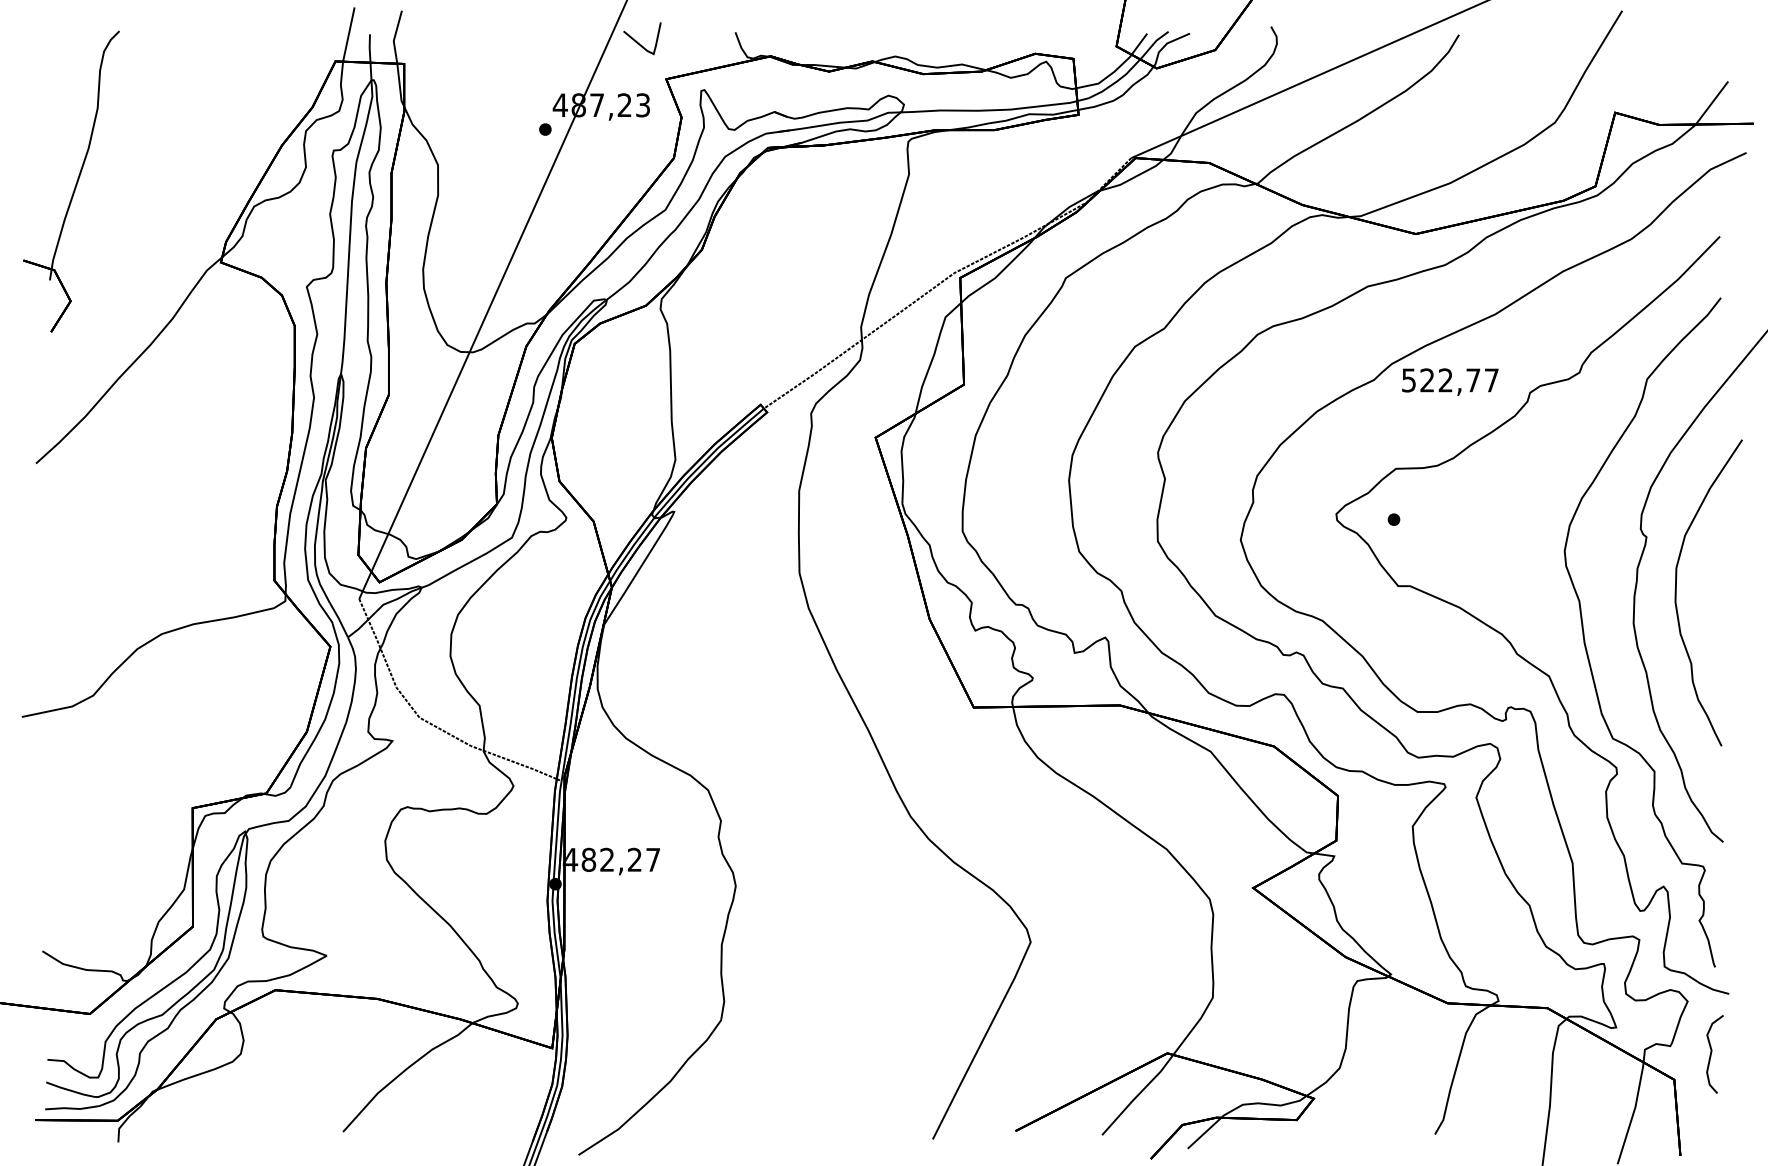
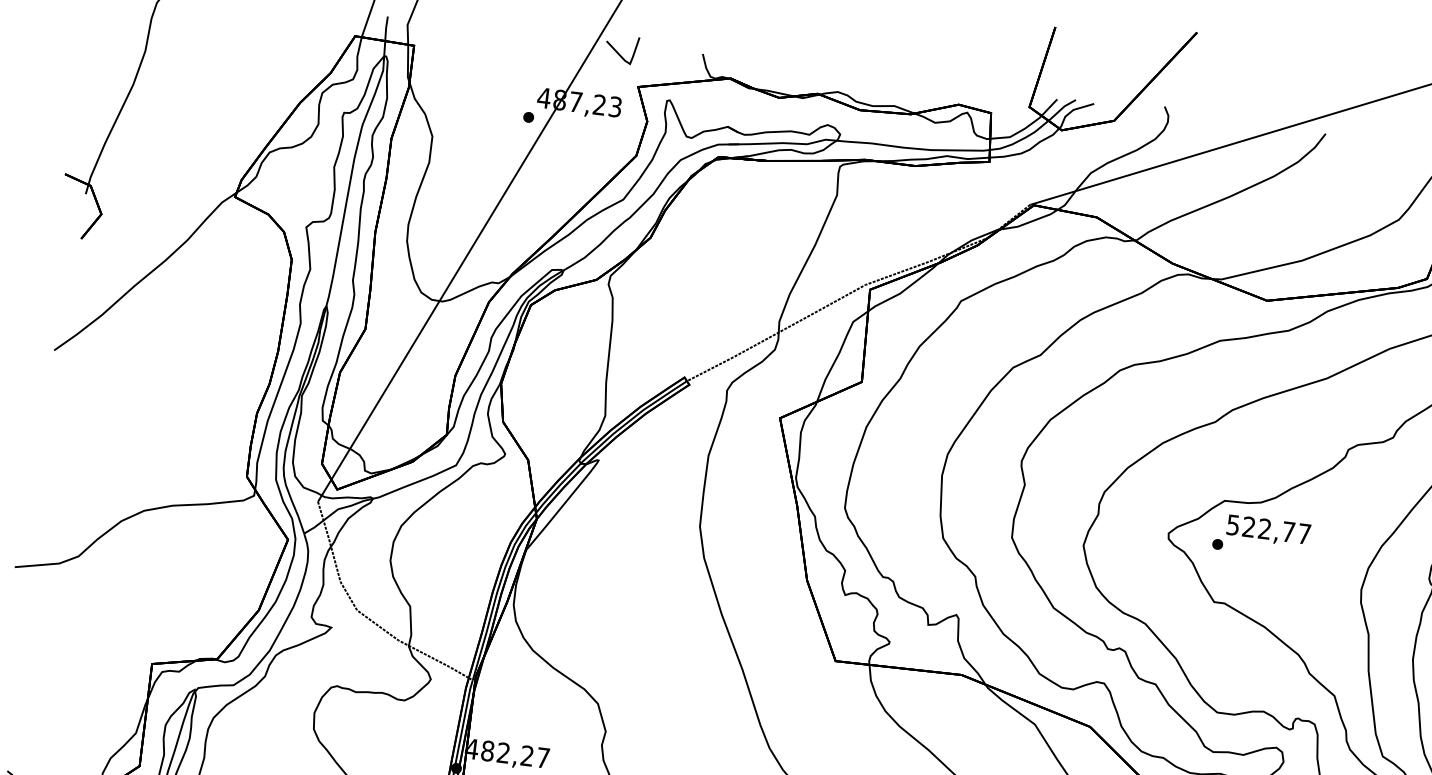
text: (1450, 381) -> (1268, 530), moved

